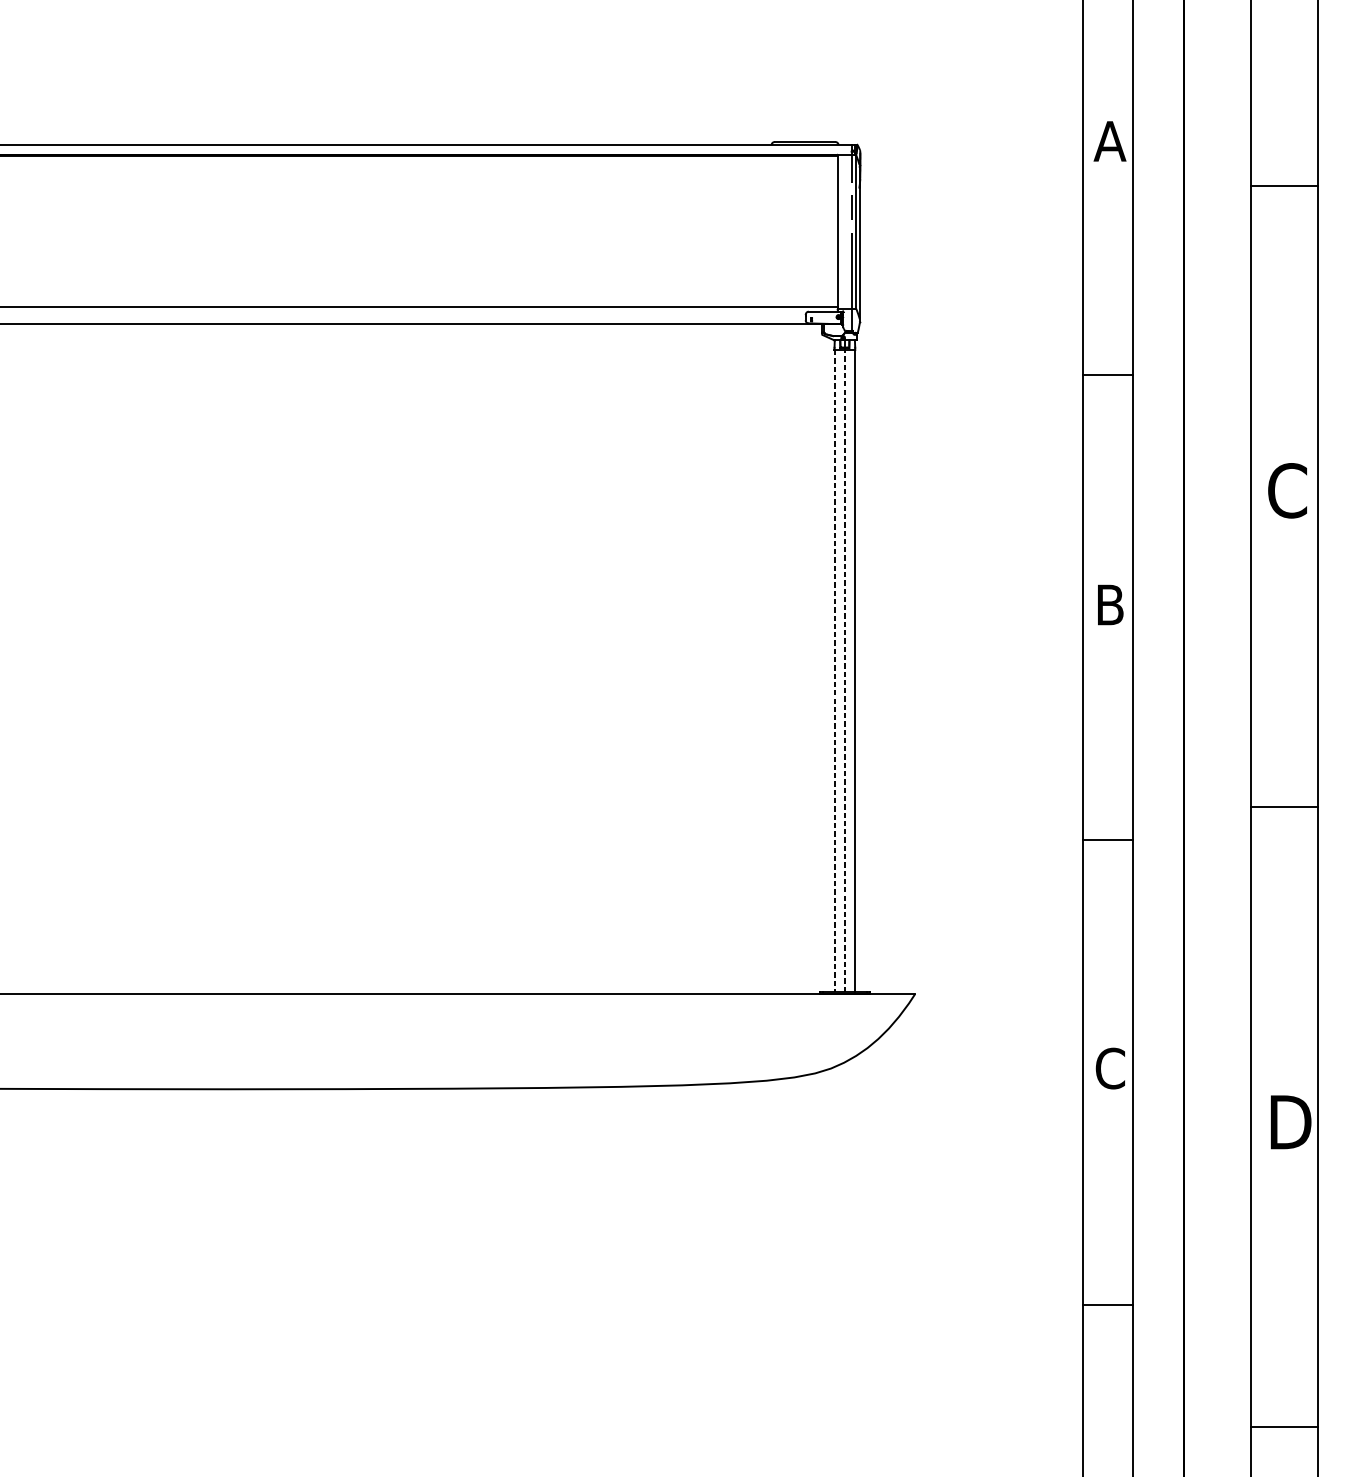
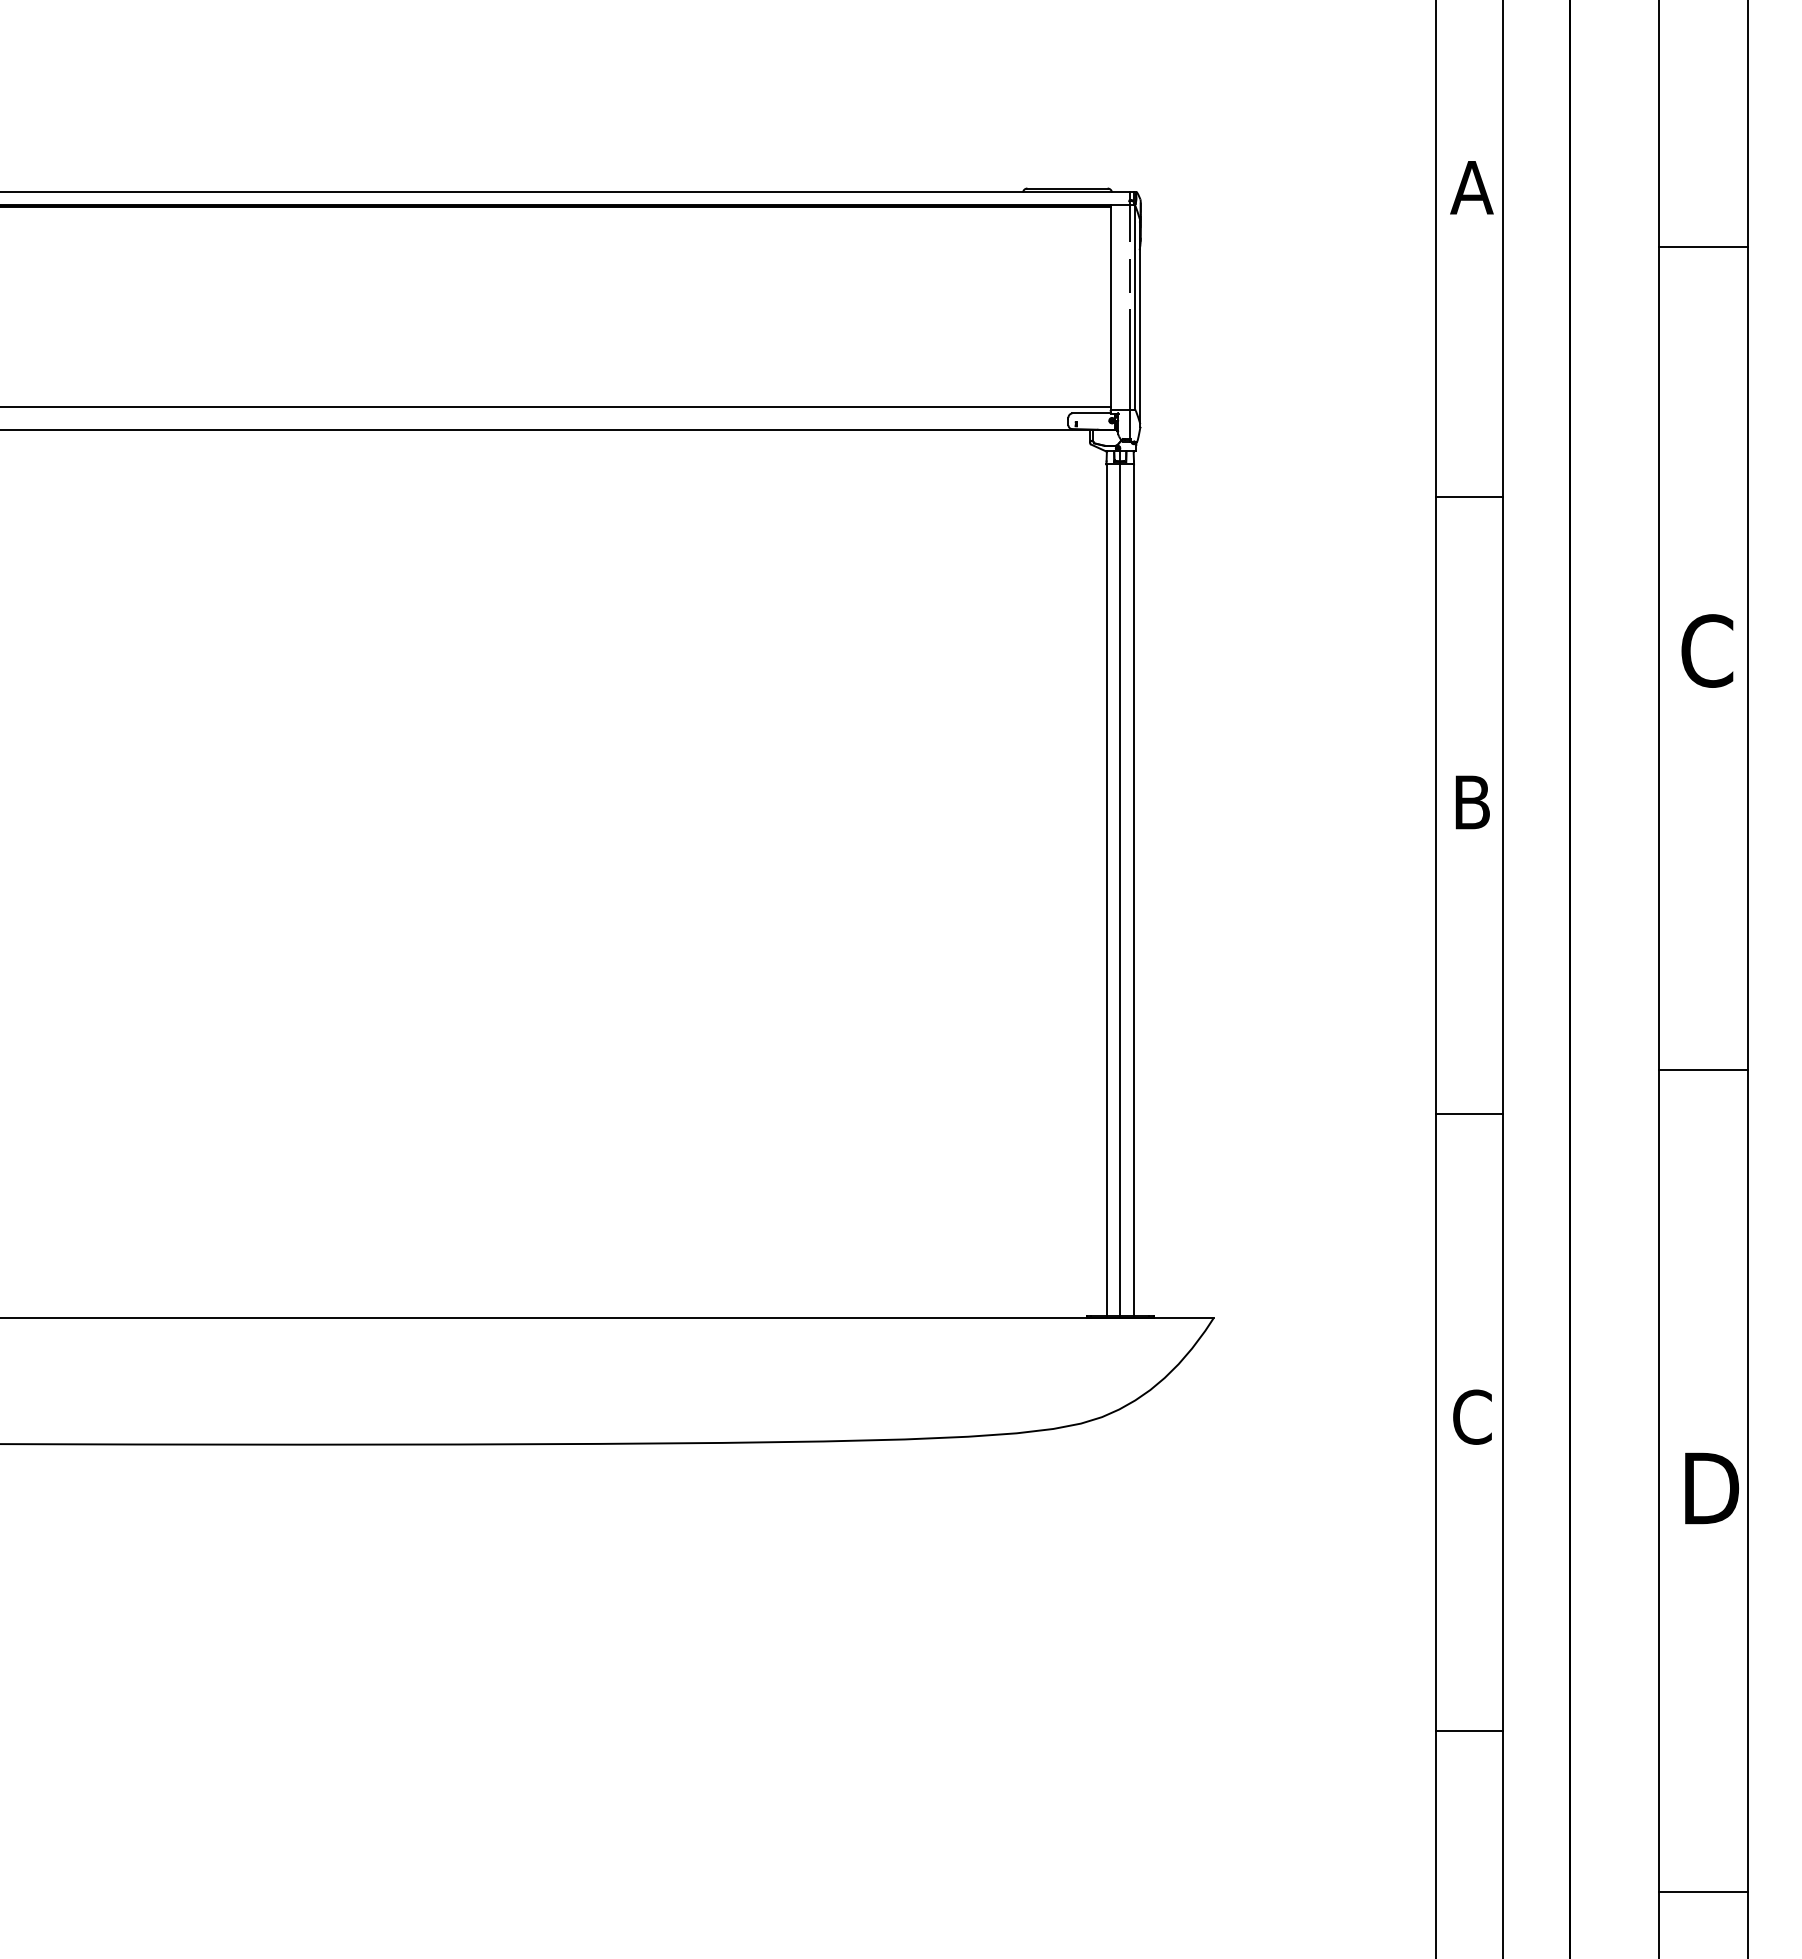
line: (834, 671) -> (1106, 890), dashed -> solid
line: (845, 671) -> (1120, 890), dashed -> solid

